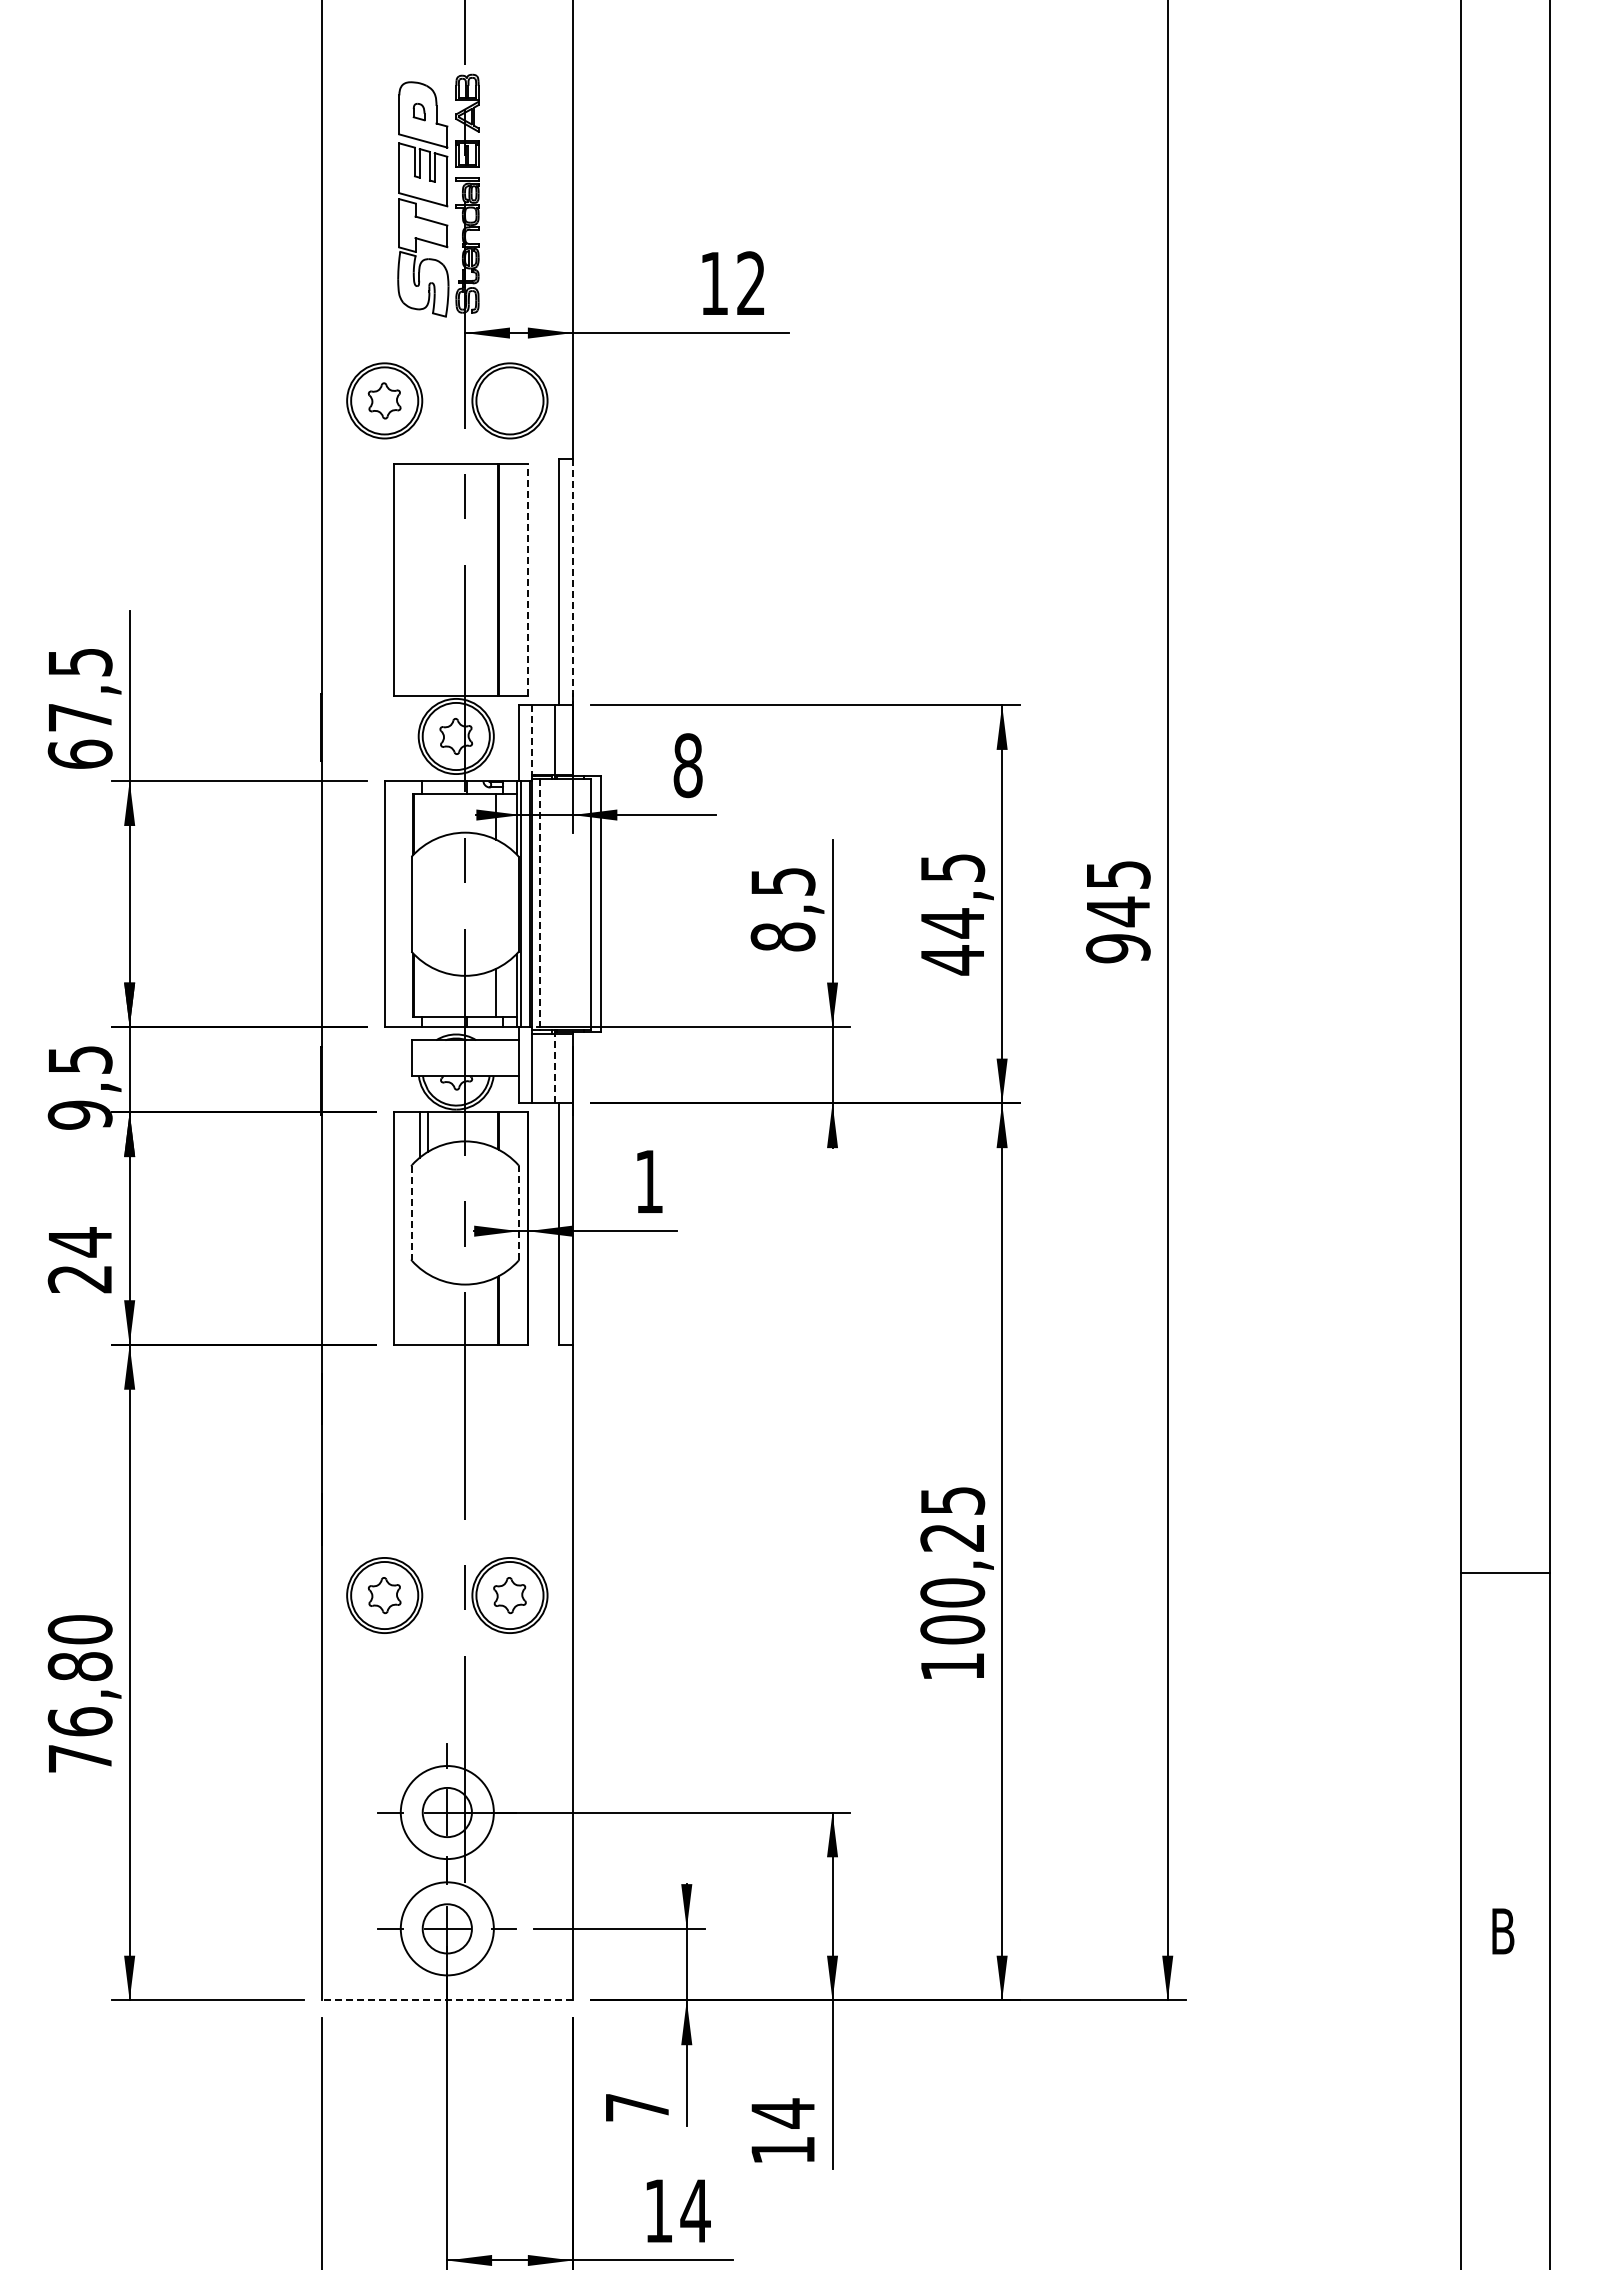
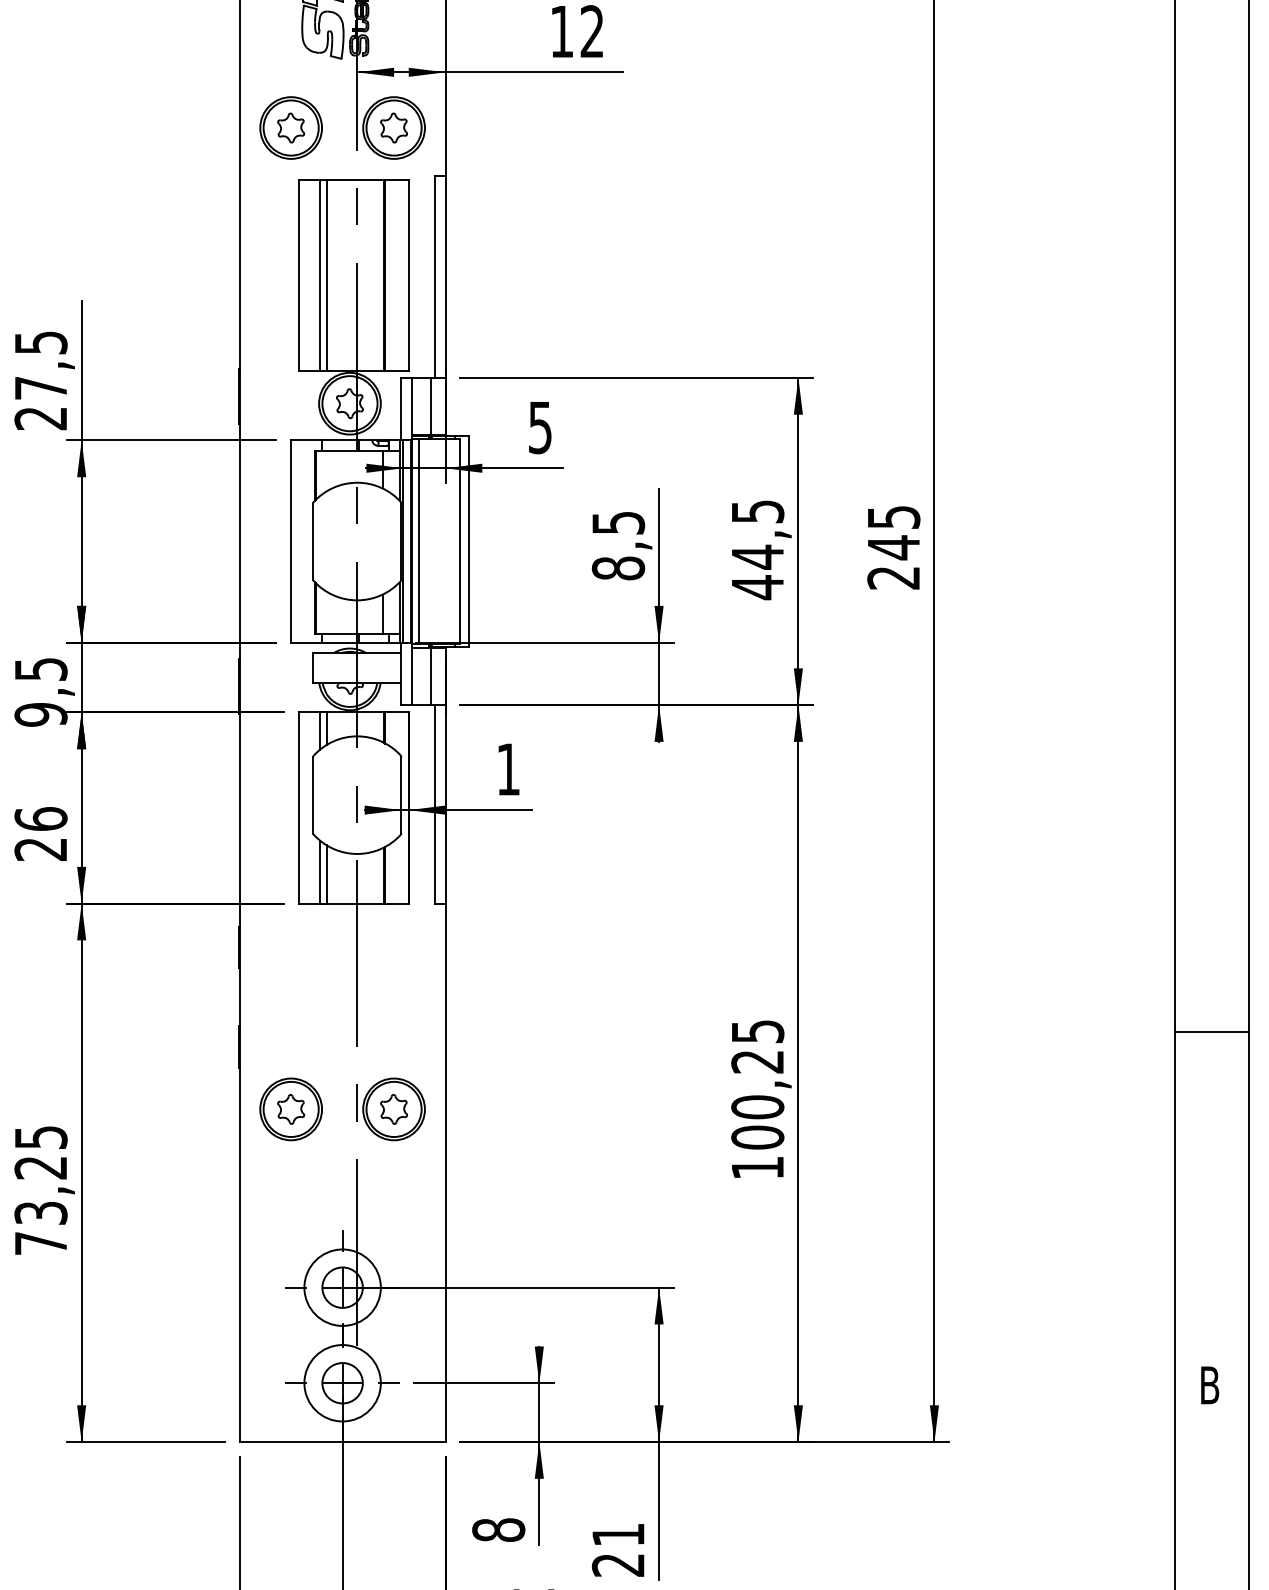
part: (509, 400) -> (393, 127), added
line: (419, 579) -> (319, 274), added
line: (427, 579) -> (326, 274), added
line: (527, 579) -> (408, 274), dashed -> solid
line: (572, 582) -> (445, 277), dashed -> solid
line: (532, 742) -> (412, 408), dashed -> solid
text: (79, 753) -> (40, 417), 67,5 -> 27,5
text: (687, 765) -> (539, 427), 8 -> 5
line: (540, 904) -> (419, 541), dashed -> solid
text: (1118, 948) -> (893, 577), 945 -> 245
line: (554, 1068) -> (430, 676), dashed -> solid
line: (411, 1213) -> (313, 795), dashed -> solid
line: (518, 1213) -> (401, 795), dashed -> solid
text: (79, 1242) -> (40, 819), 24 -> 26
line: (419, 1306) -> (319, 871), added
line: (427, 1309) -> (326, 874), added
line: (1505, 1572) -> (1211, 1032), moved
text: (79, 1675) -> (40, 1175), 76,80 -> 73,25
line: (446, 2000) -> (341, 1442), dashed -> solid
text: (637, 2107) -> (498, 1530), 7 -> 8
text: (782, 2131) -> (617, 1549), 14 -> 21

